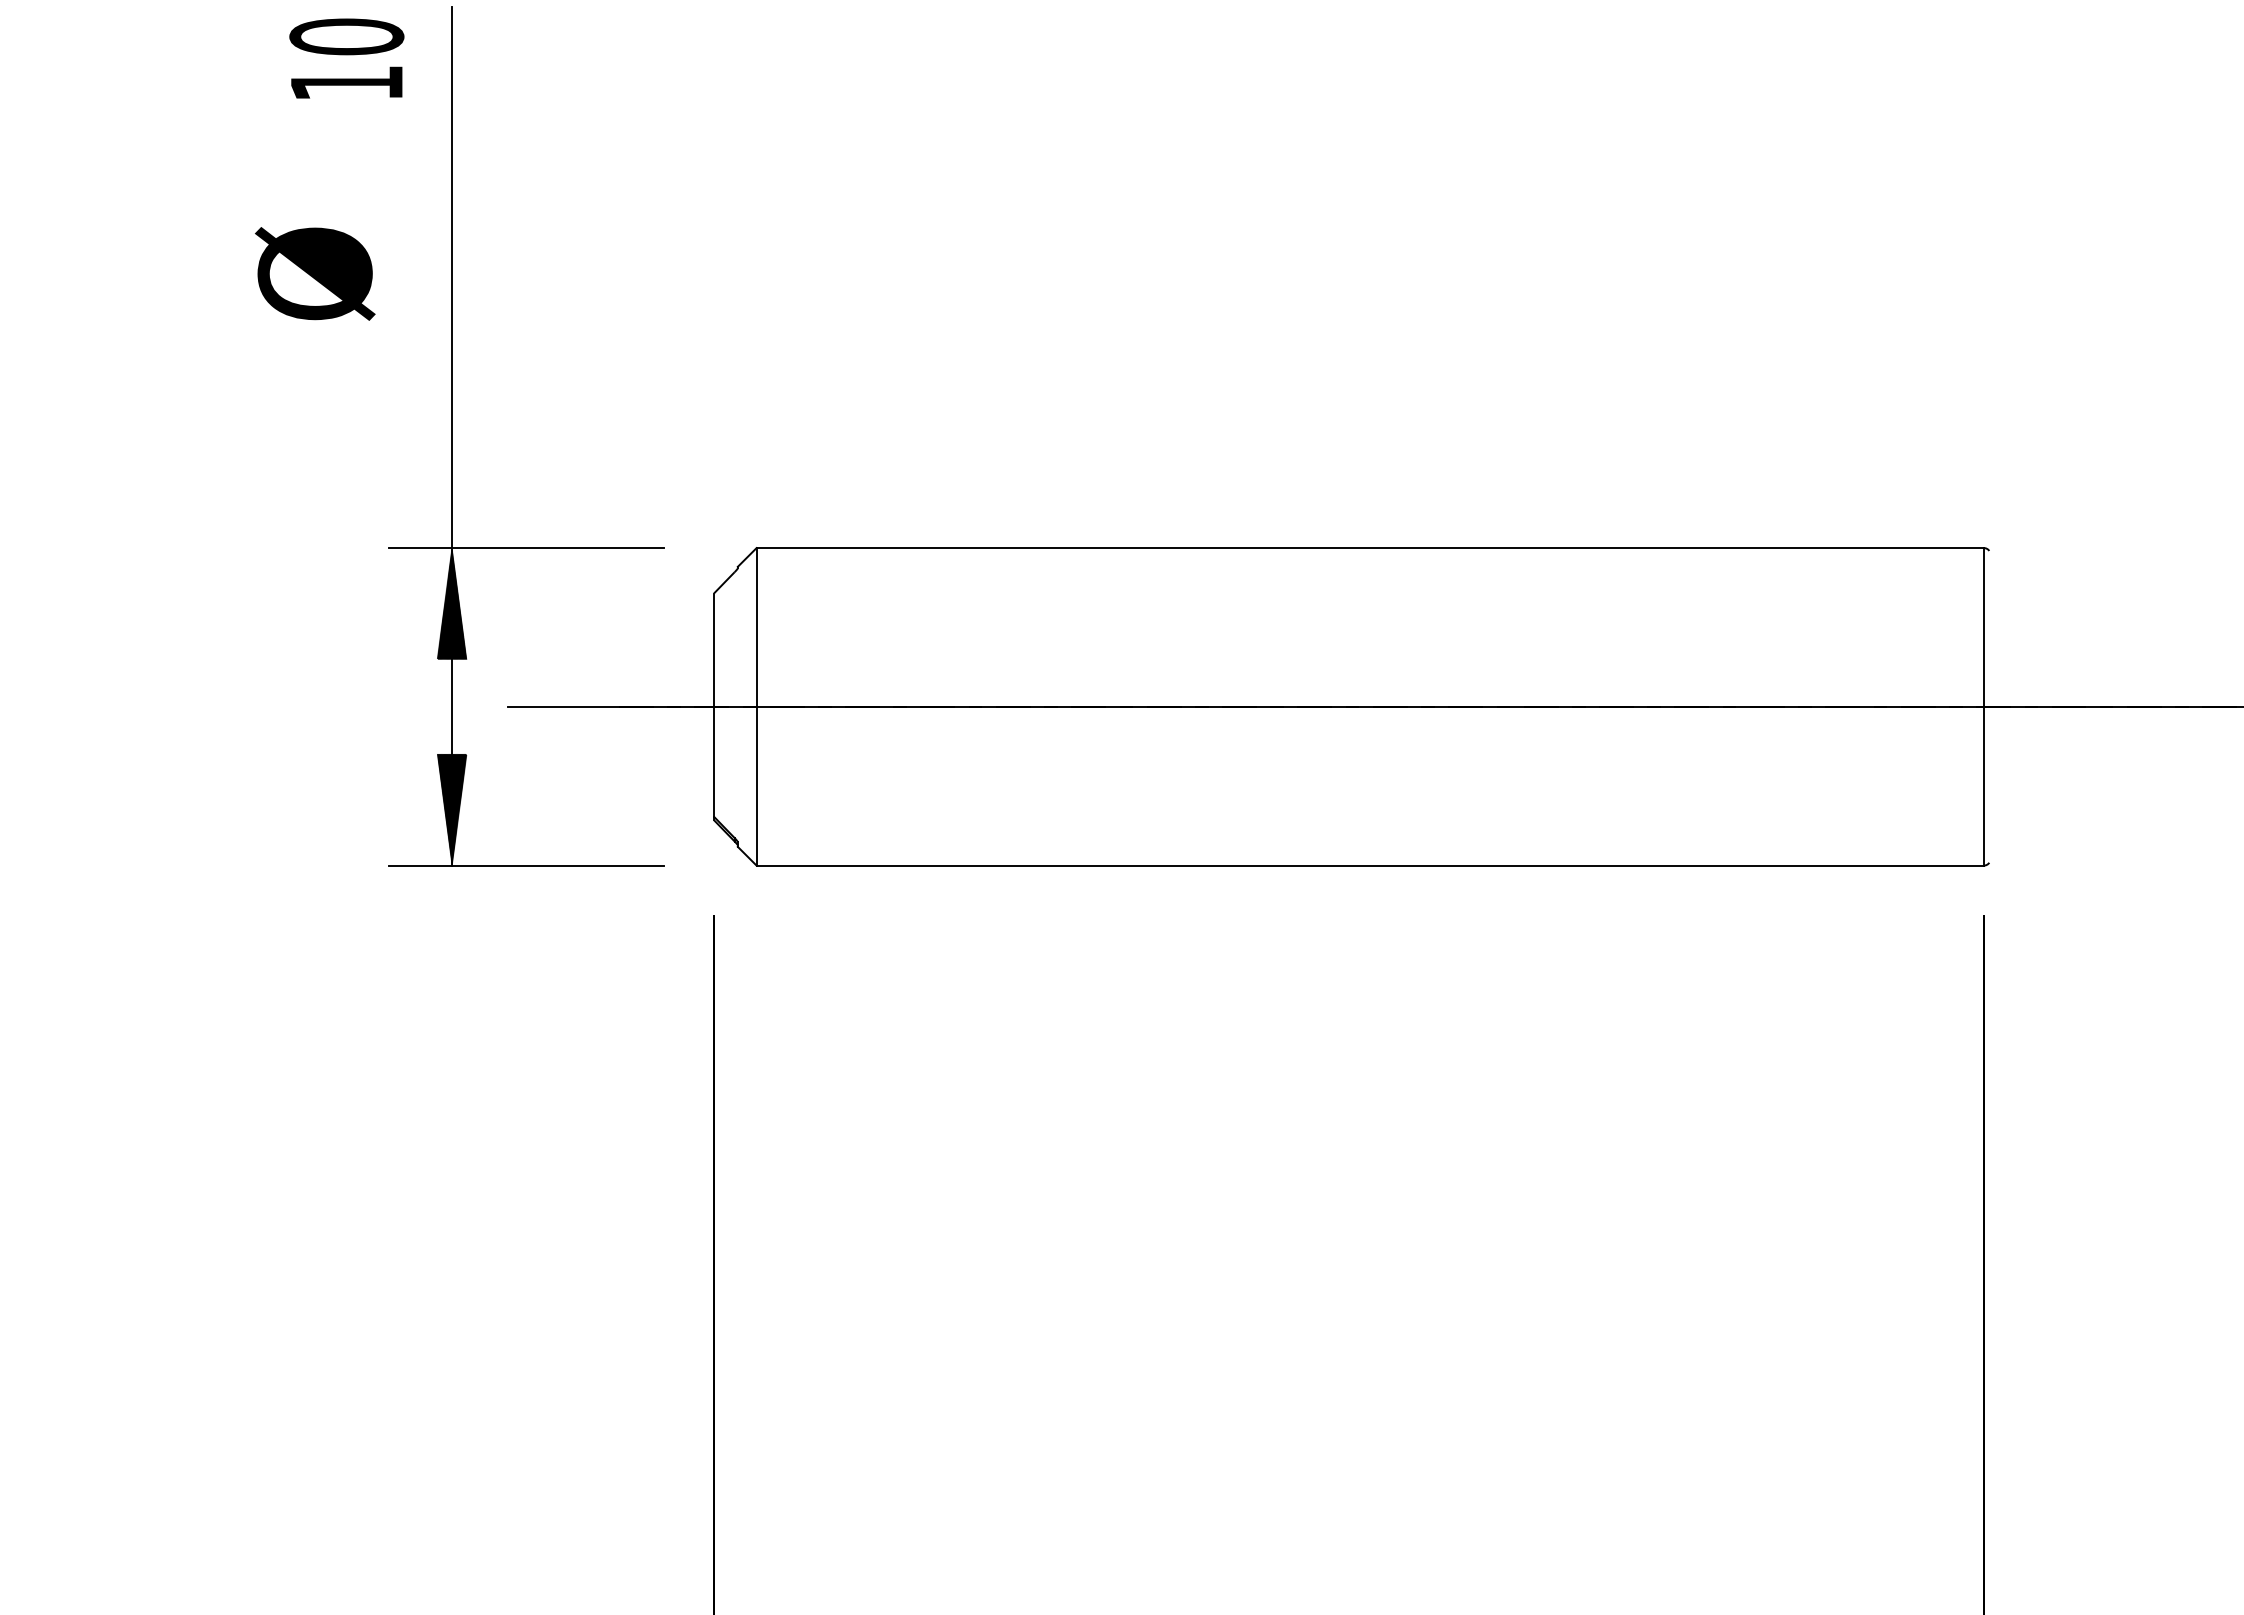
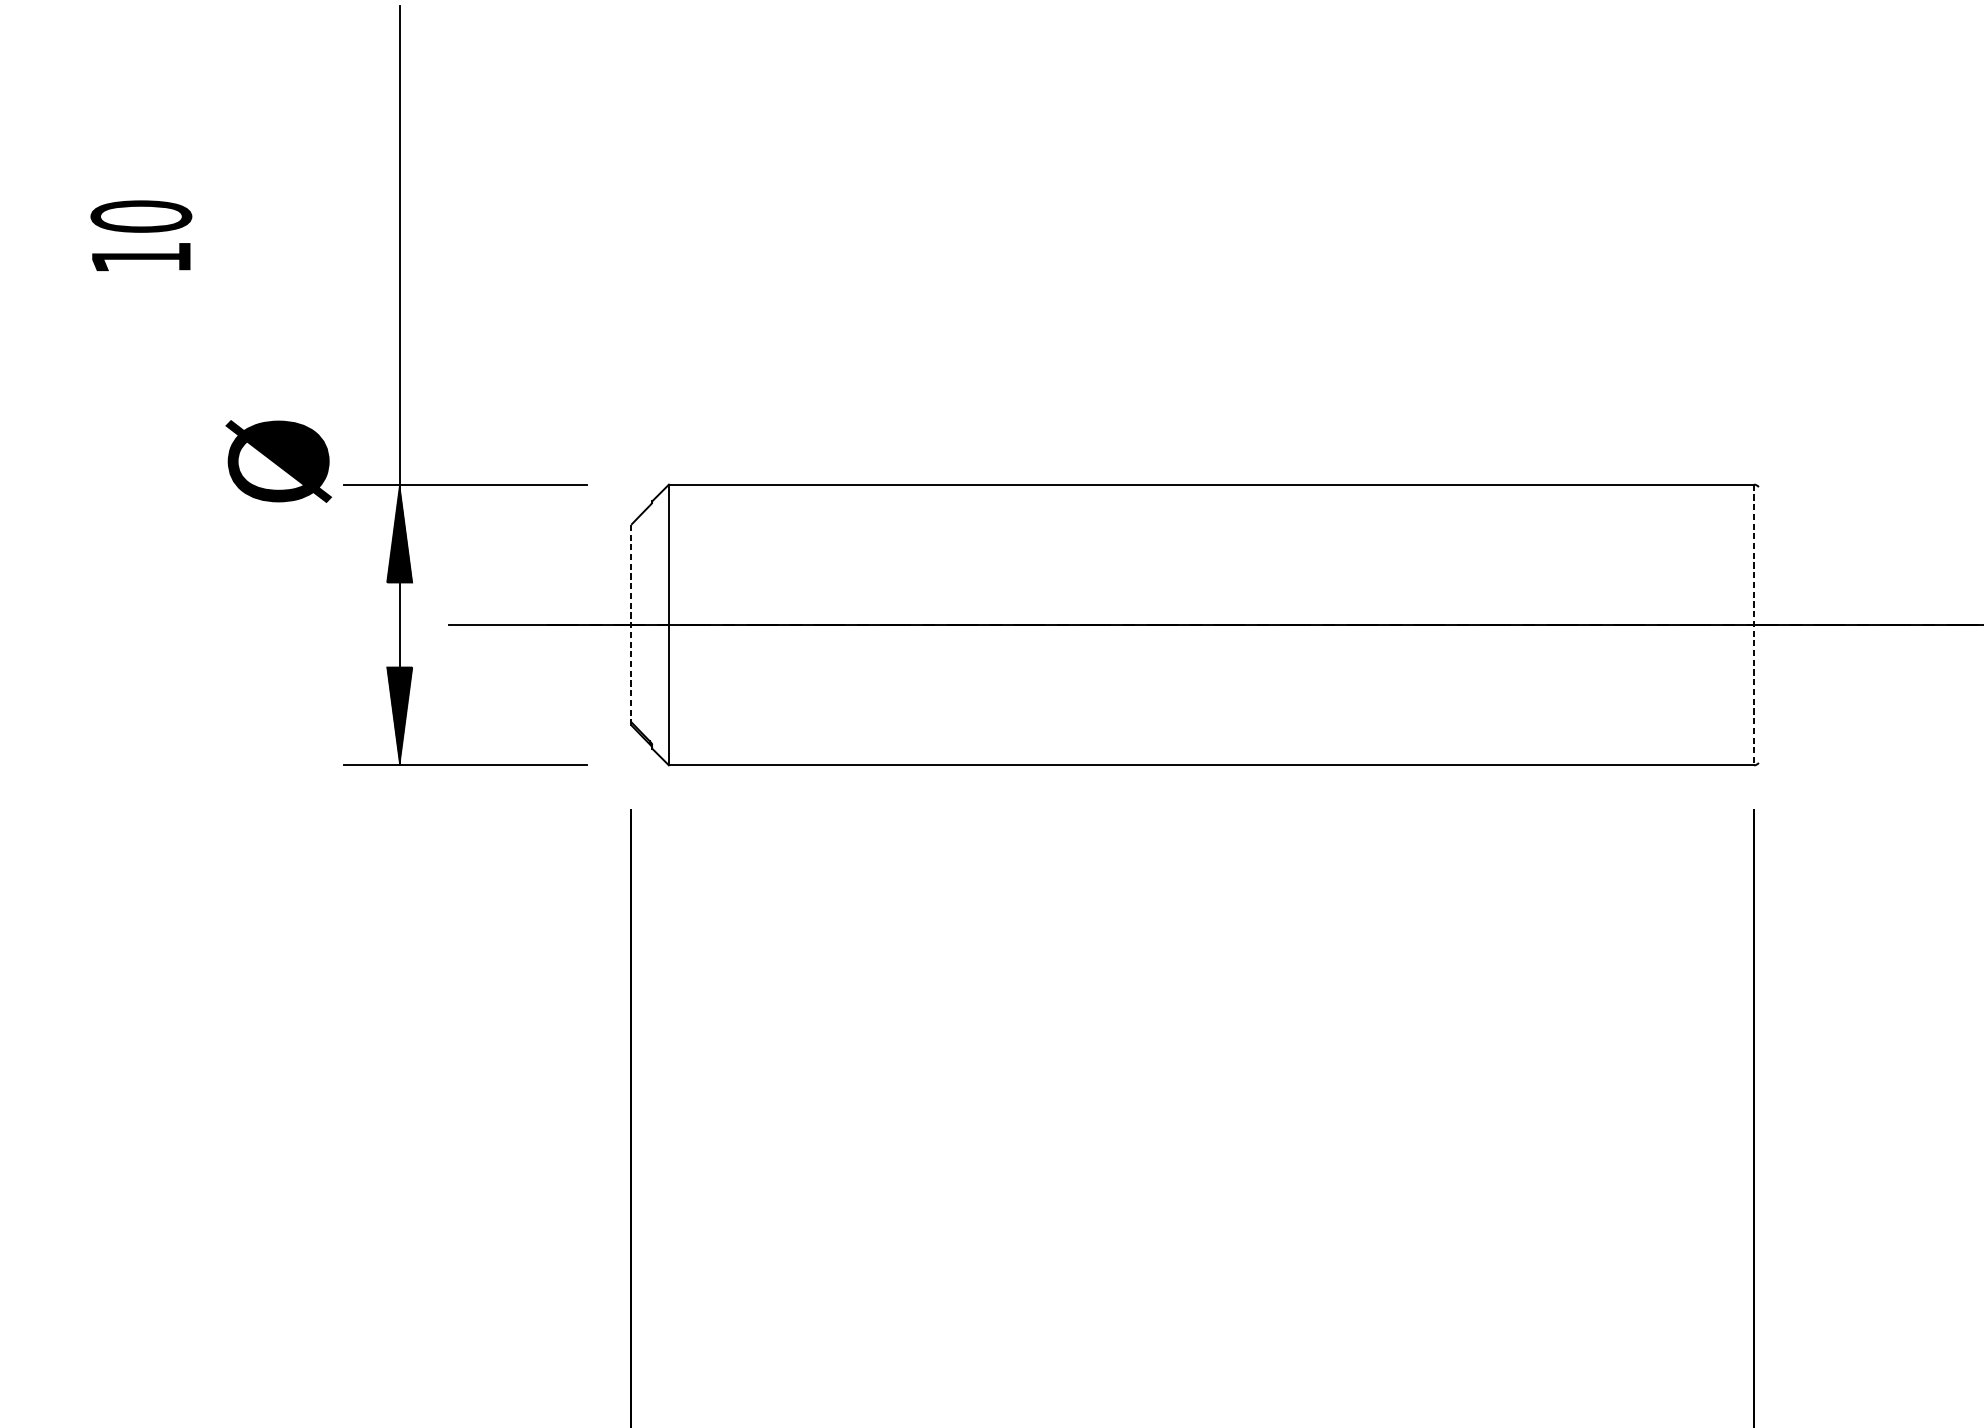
text: (346, 58) -> (141, 235), moved
text: (315, 273) -> (278, 461), moved
line: (714, 705) -> (631, 623), solid -> dashed
line: (1984, 706) -> (1754, 624), solid -> dashed

